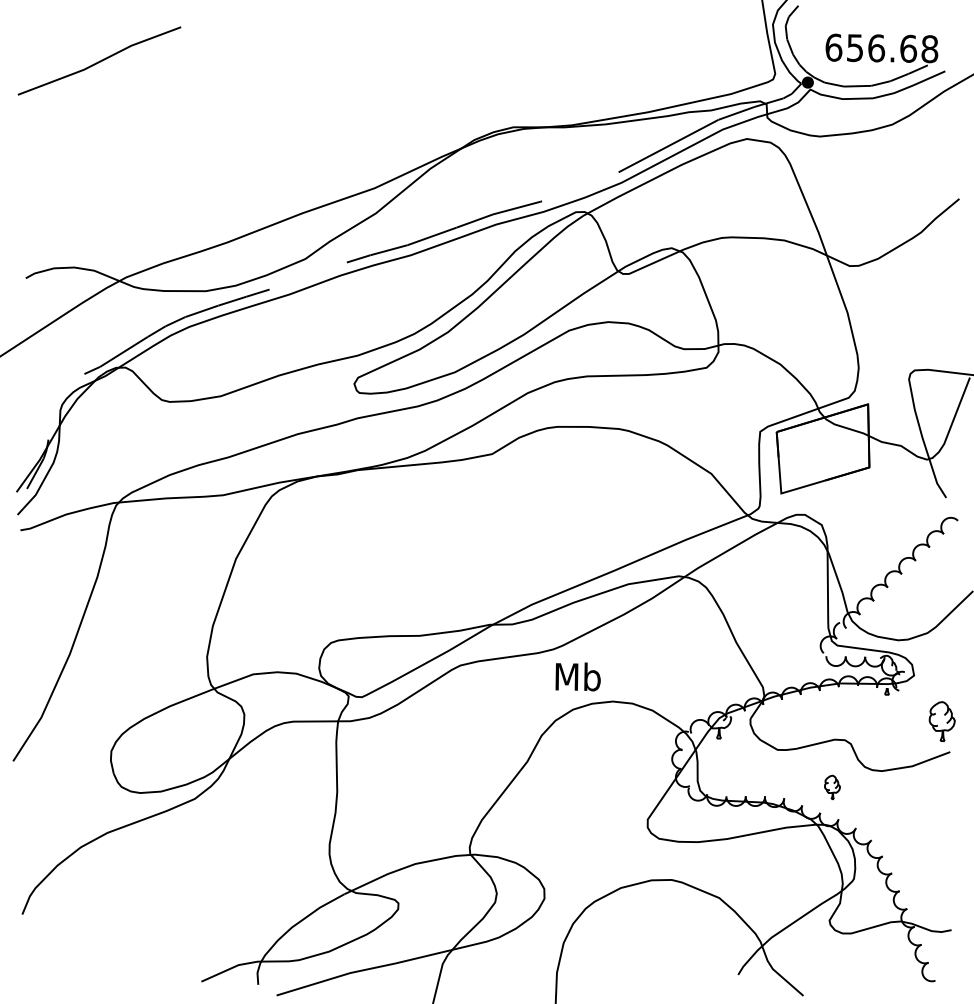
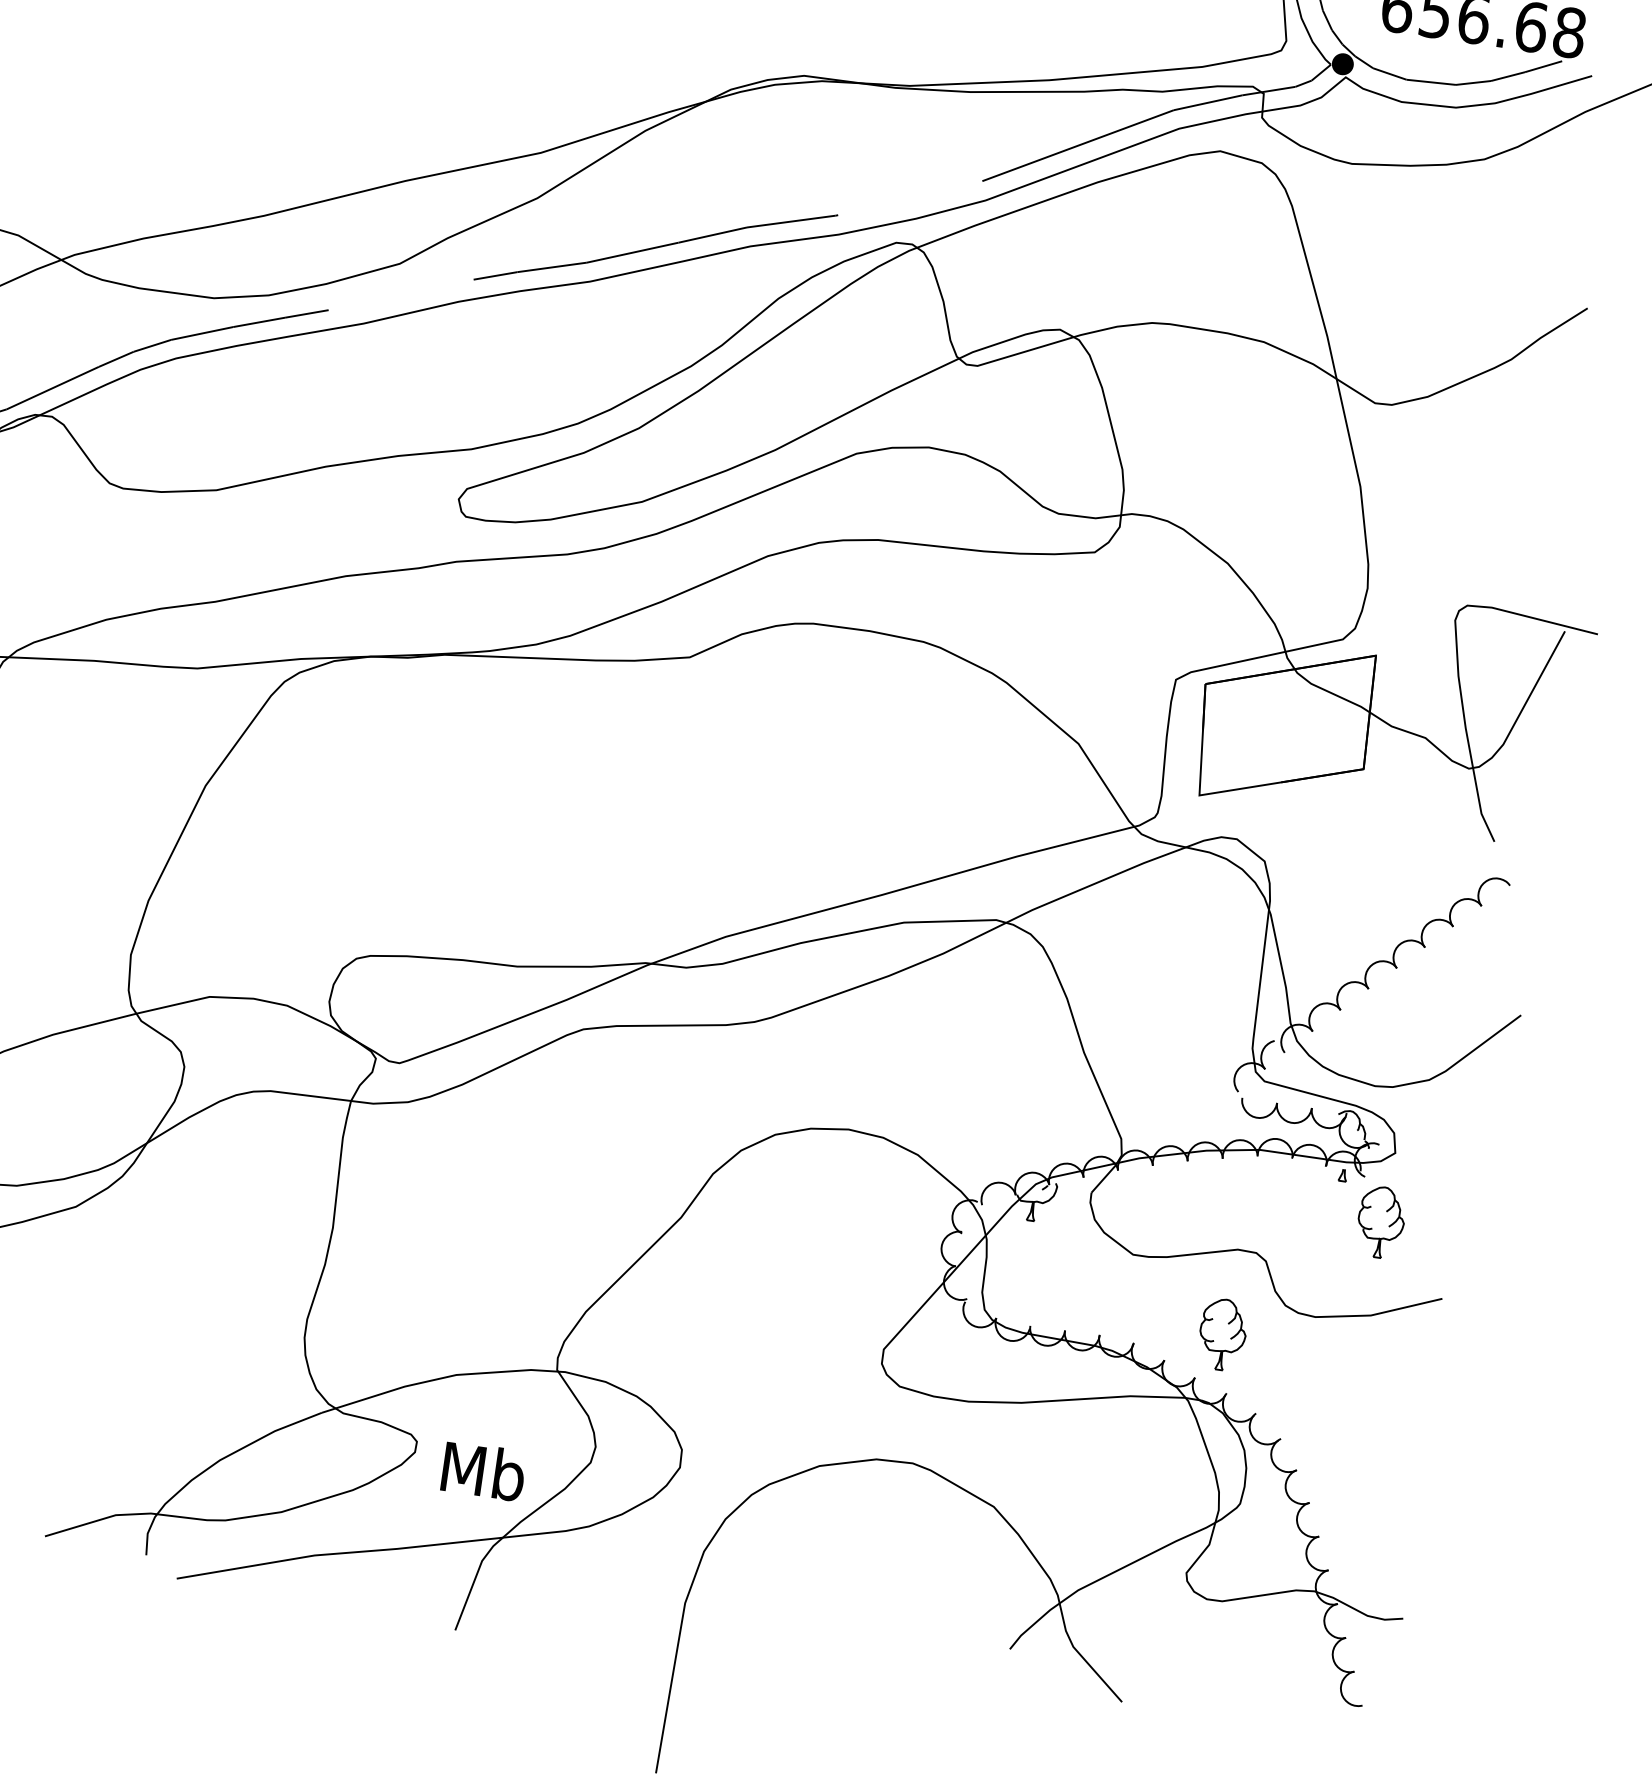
text: (577, 676) -> (482, 1470), moved
part: (941, 721) -> (1379, 1222), moved
part: (832, 787) -> (1222, 1334), size x1.67

